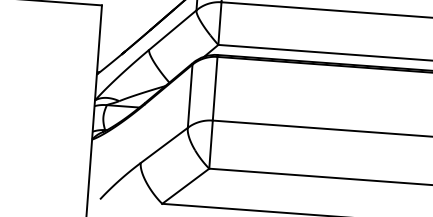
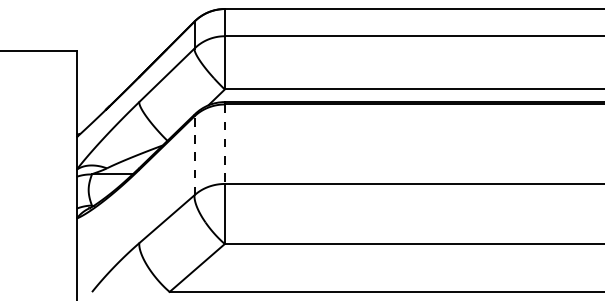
line: (214, 88) -> (224, 144), solid -> dashed
line: (190, 96) -> (194, 155), solid -> dashed

